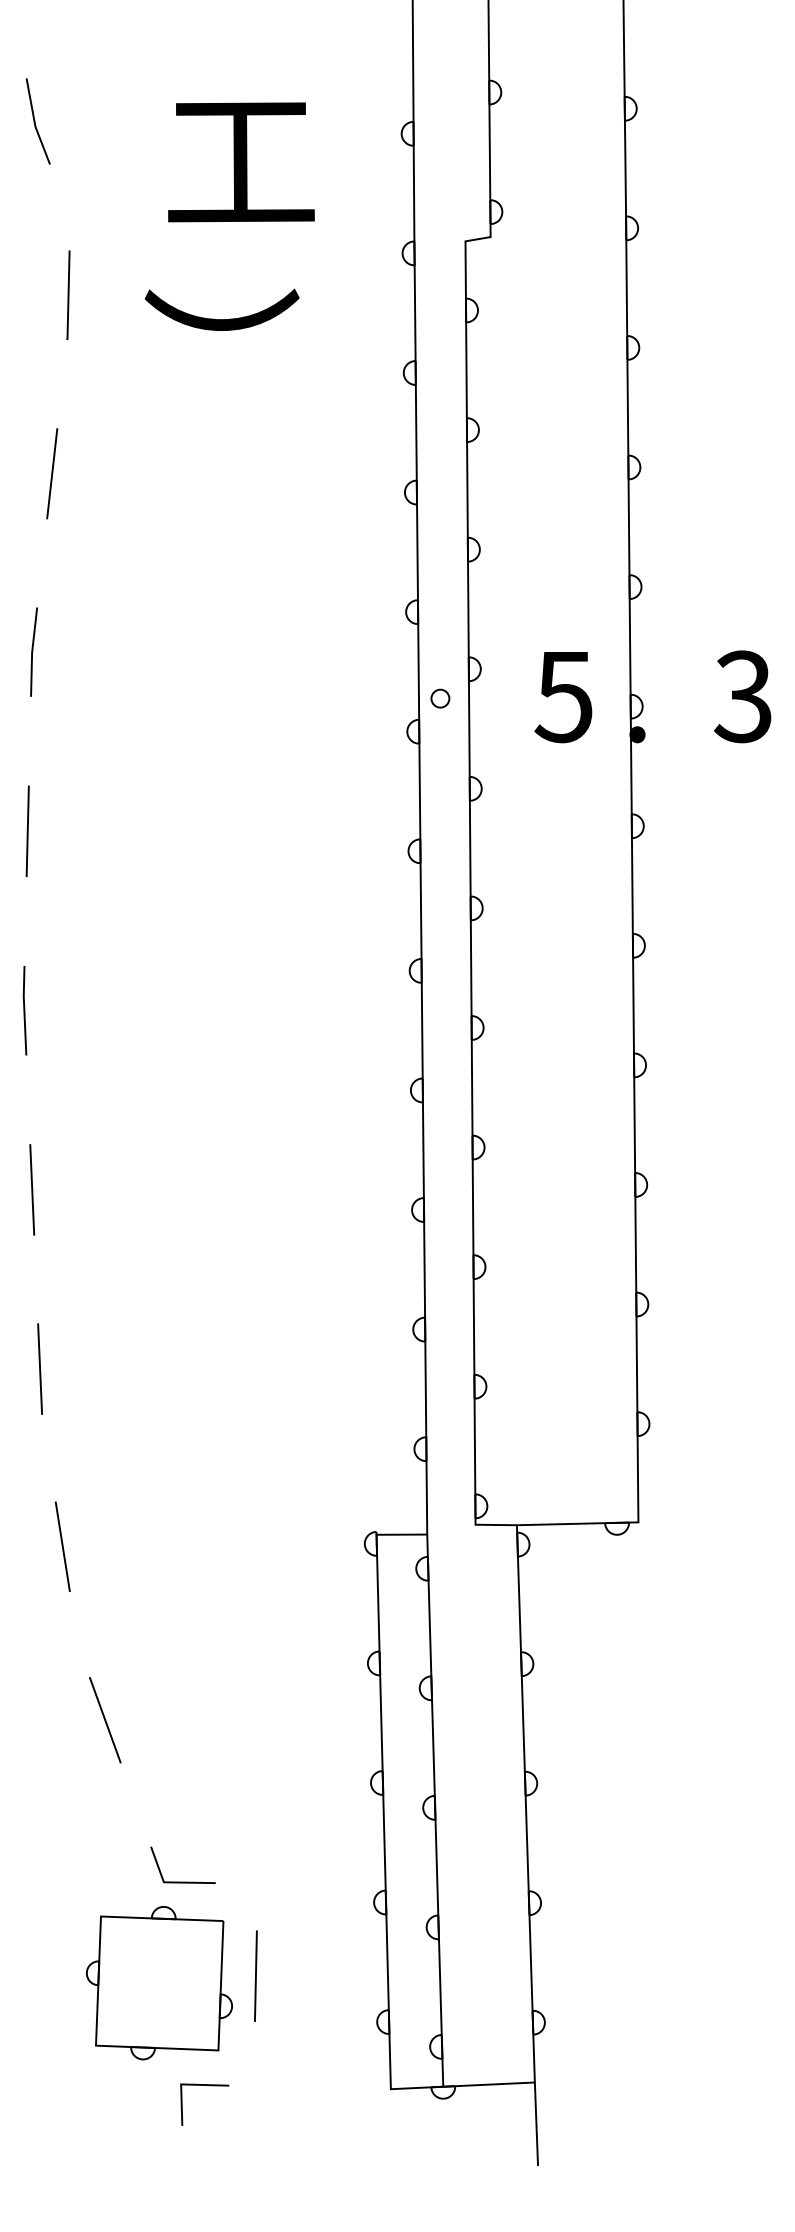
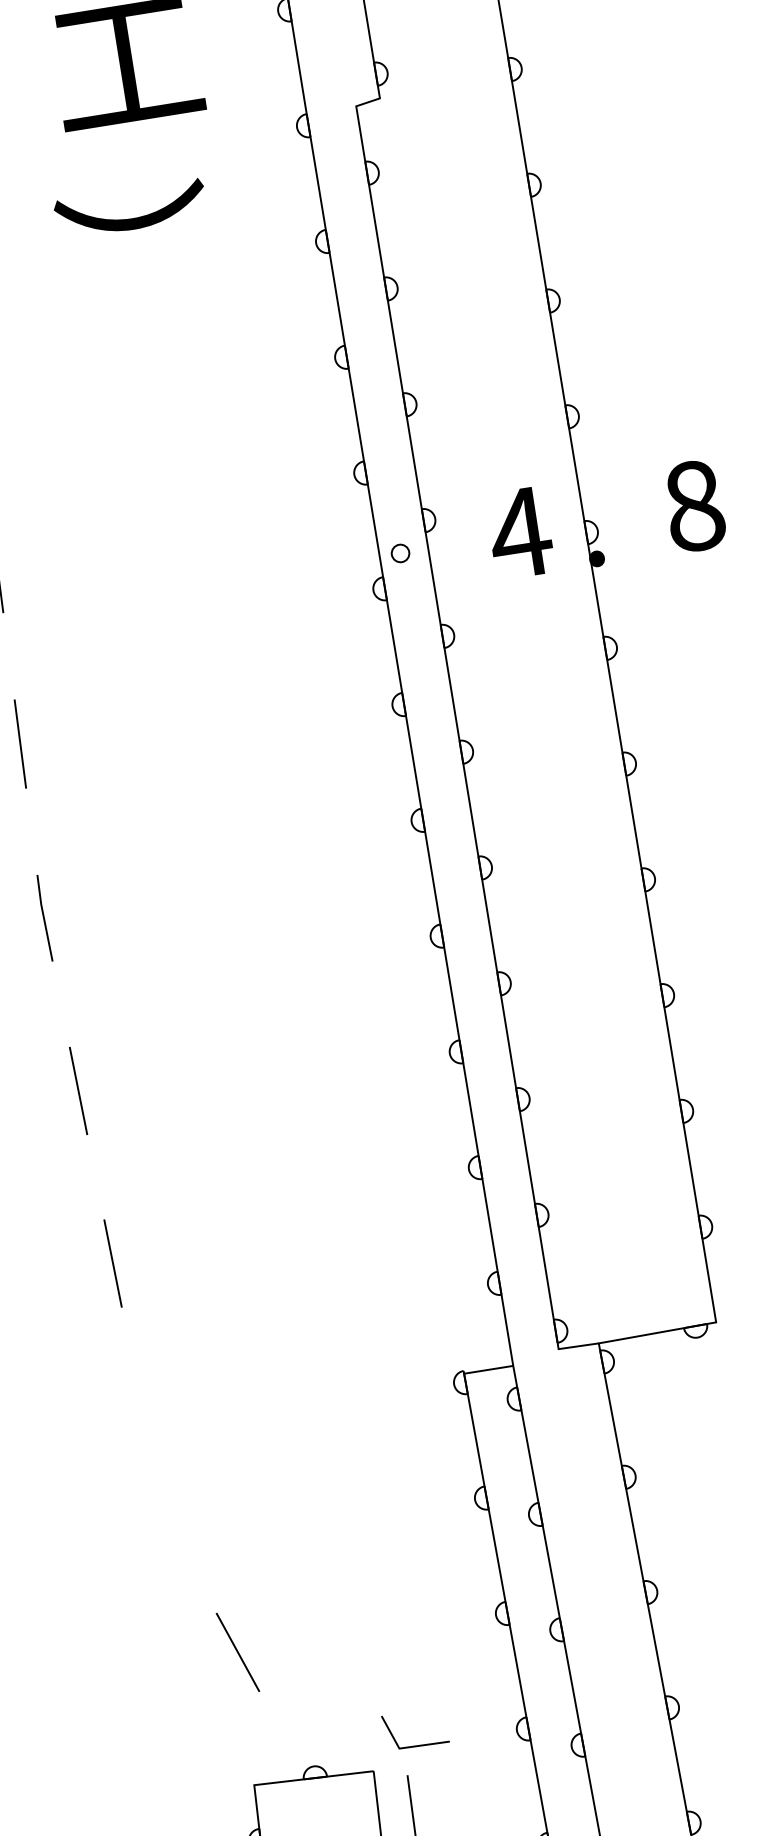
text: (743, 696) -> (694, 505), 3 -> 8
text: (563, 697) -> (519, 533), 5 -> 4
line: (62, 1546) -> (161, 1432), removed
line: (105, 1720) -> (238, 1652), moved
line: (182, 1881) -> (417, 1745), moved

